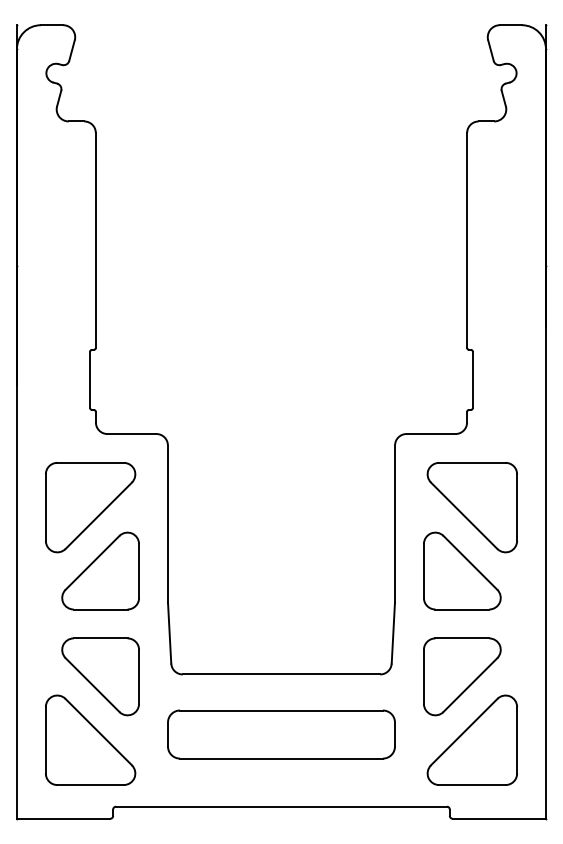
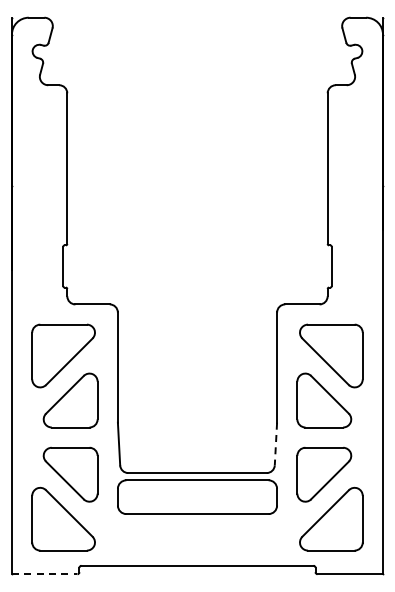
line: (392, 633) -> (275, 444), solid -> dashed
part: (281, 733) -> (197, 496), moved
line: (63, 819) -> (44, 574), solid -> dashed

